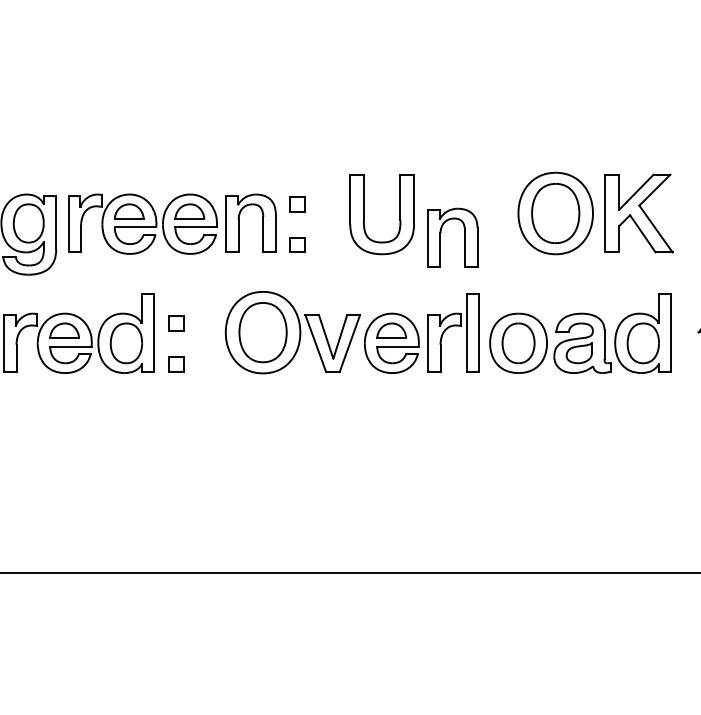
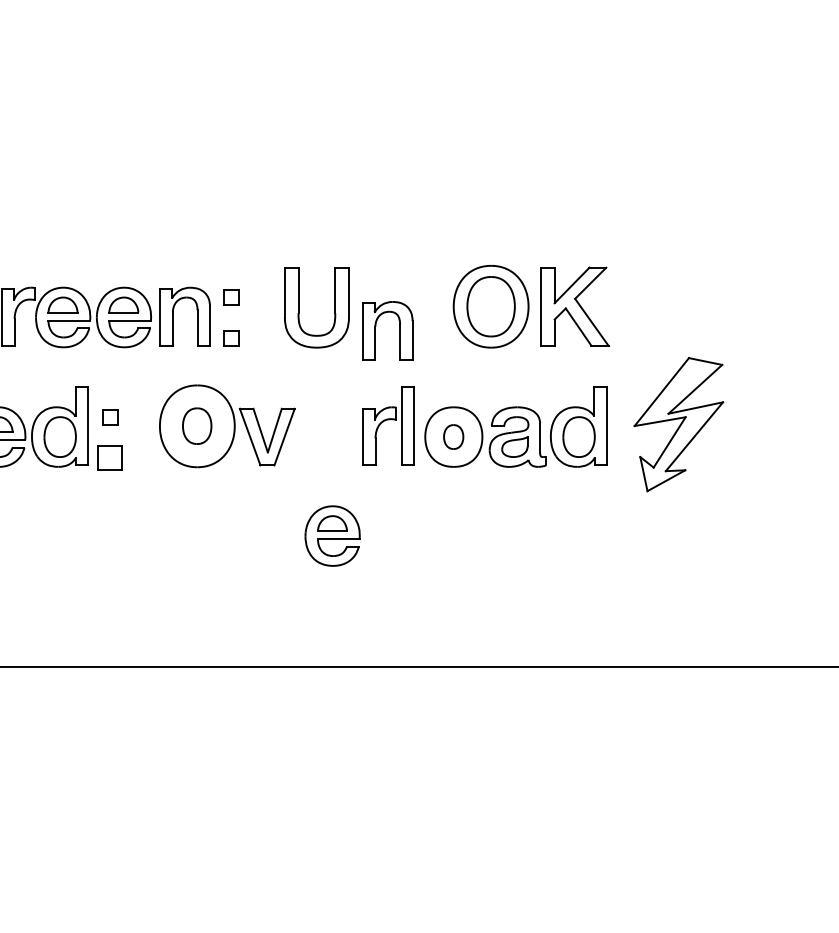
part: (262, 331) -> (196, 425), size x0.6
part: (391, 342) -> (332, 535), moved
part: (518, 342) -> (453, 436), size x0.6
part: (176, 363) -> (110, 457), size x1.6

